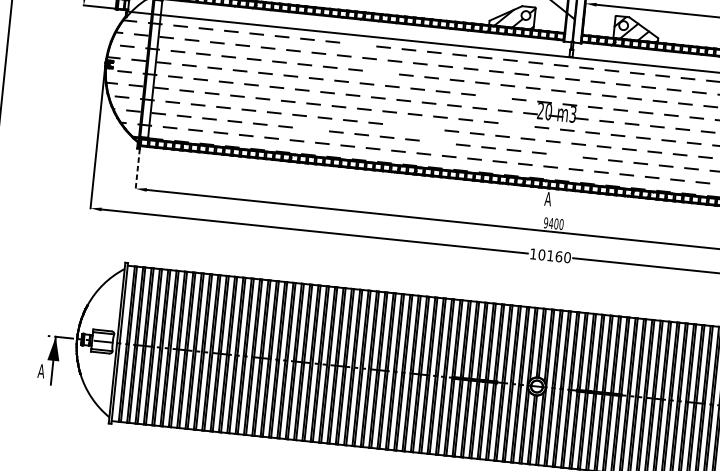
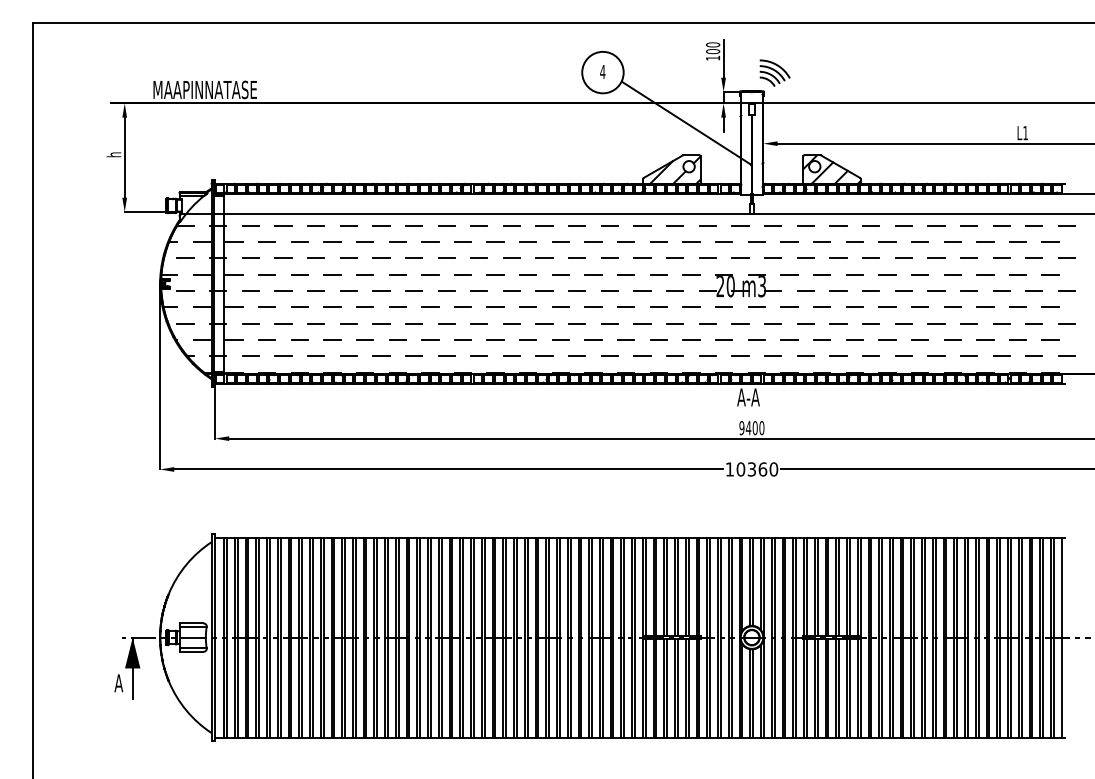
line: (357, 44) -> (478, 225), added
line: (380, 71) -> (511, 257), added
line: (493, 96) -> (658, 274), added
line: (516, 124) -> (691, 306), added
line: (401, 125) -> (544, 323), added
line: (425, 128) -> (576, 323), added
line: (311, 129) -> (430, 339), added
line: (437, 142) -> (593, 339), added
line: (564, 155) -> (756, 339), added
line: (137, 168) -> (214, 412), dashed -> solid
text: (556, 199) -> (752, 397), A -> A-A
text: (550, 255) -> (751, 469), 10160 -> 10360

